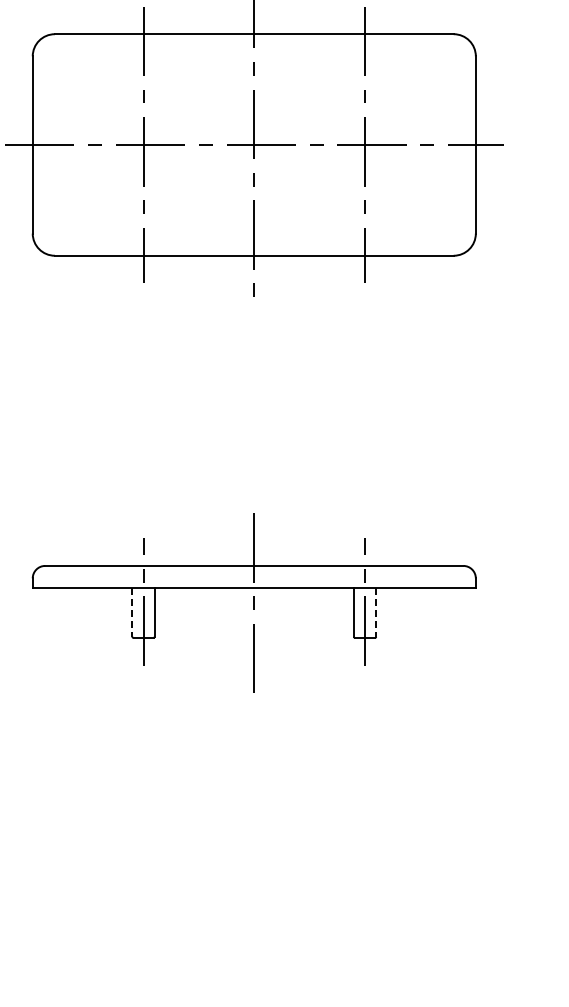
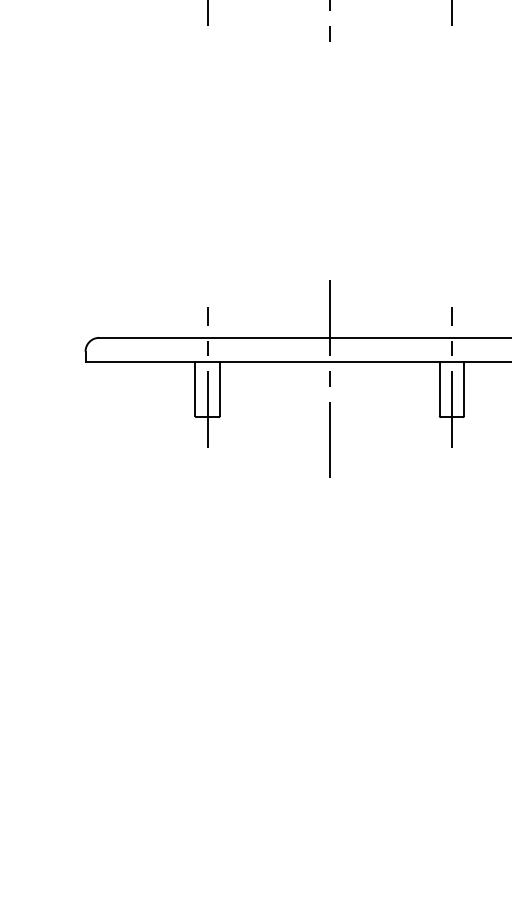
line: (132, 612) -> (195, 389), dashed -> solid
line: (376, 612) -> (464, 389), dashed -> solid

